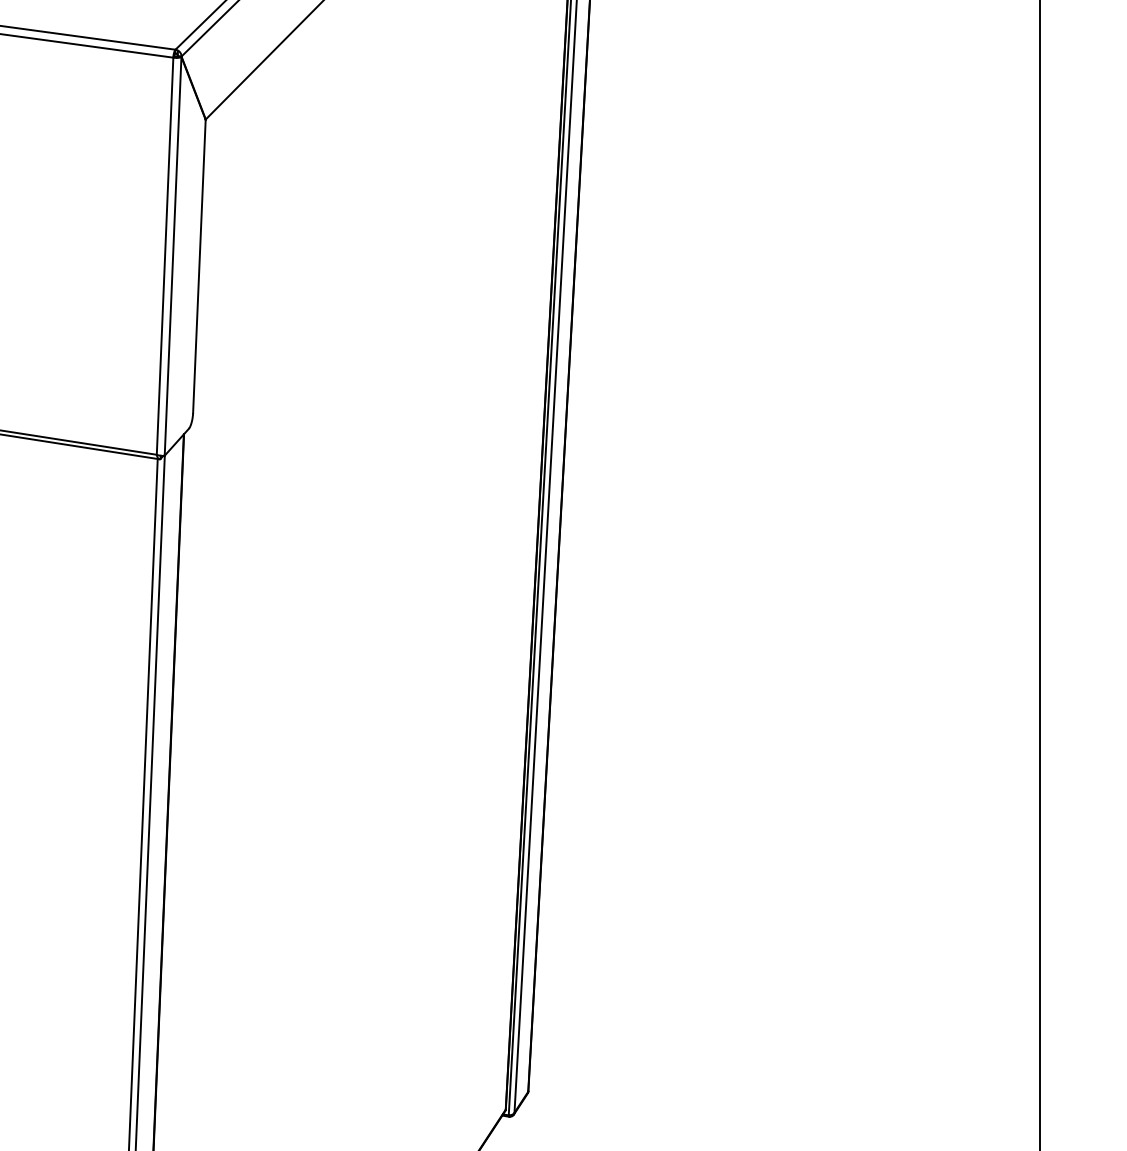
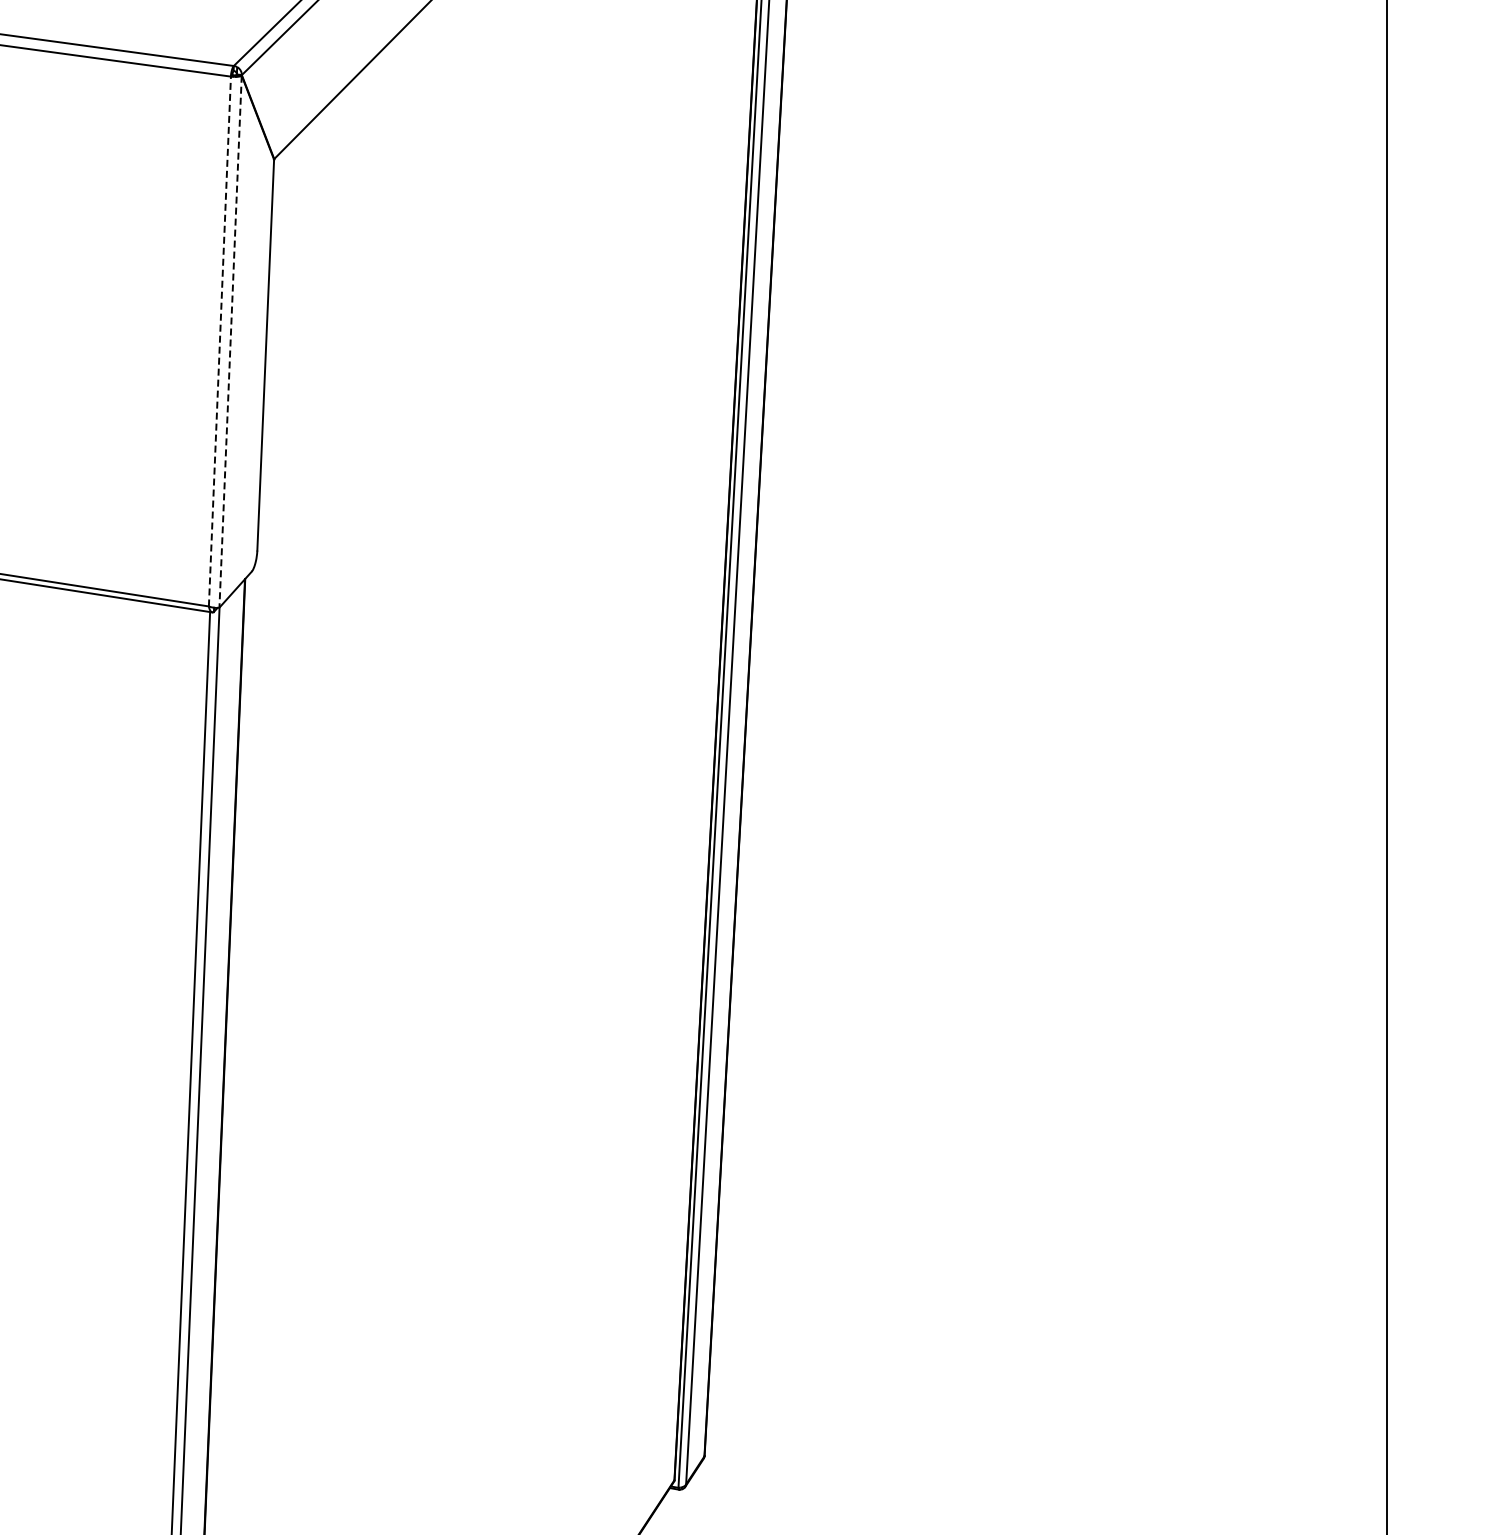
line: (164, 256) -> (219, 341), solid -> dashed
line: (173, 256) -> (230, 342), solid -> dashed

